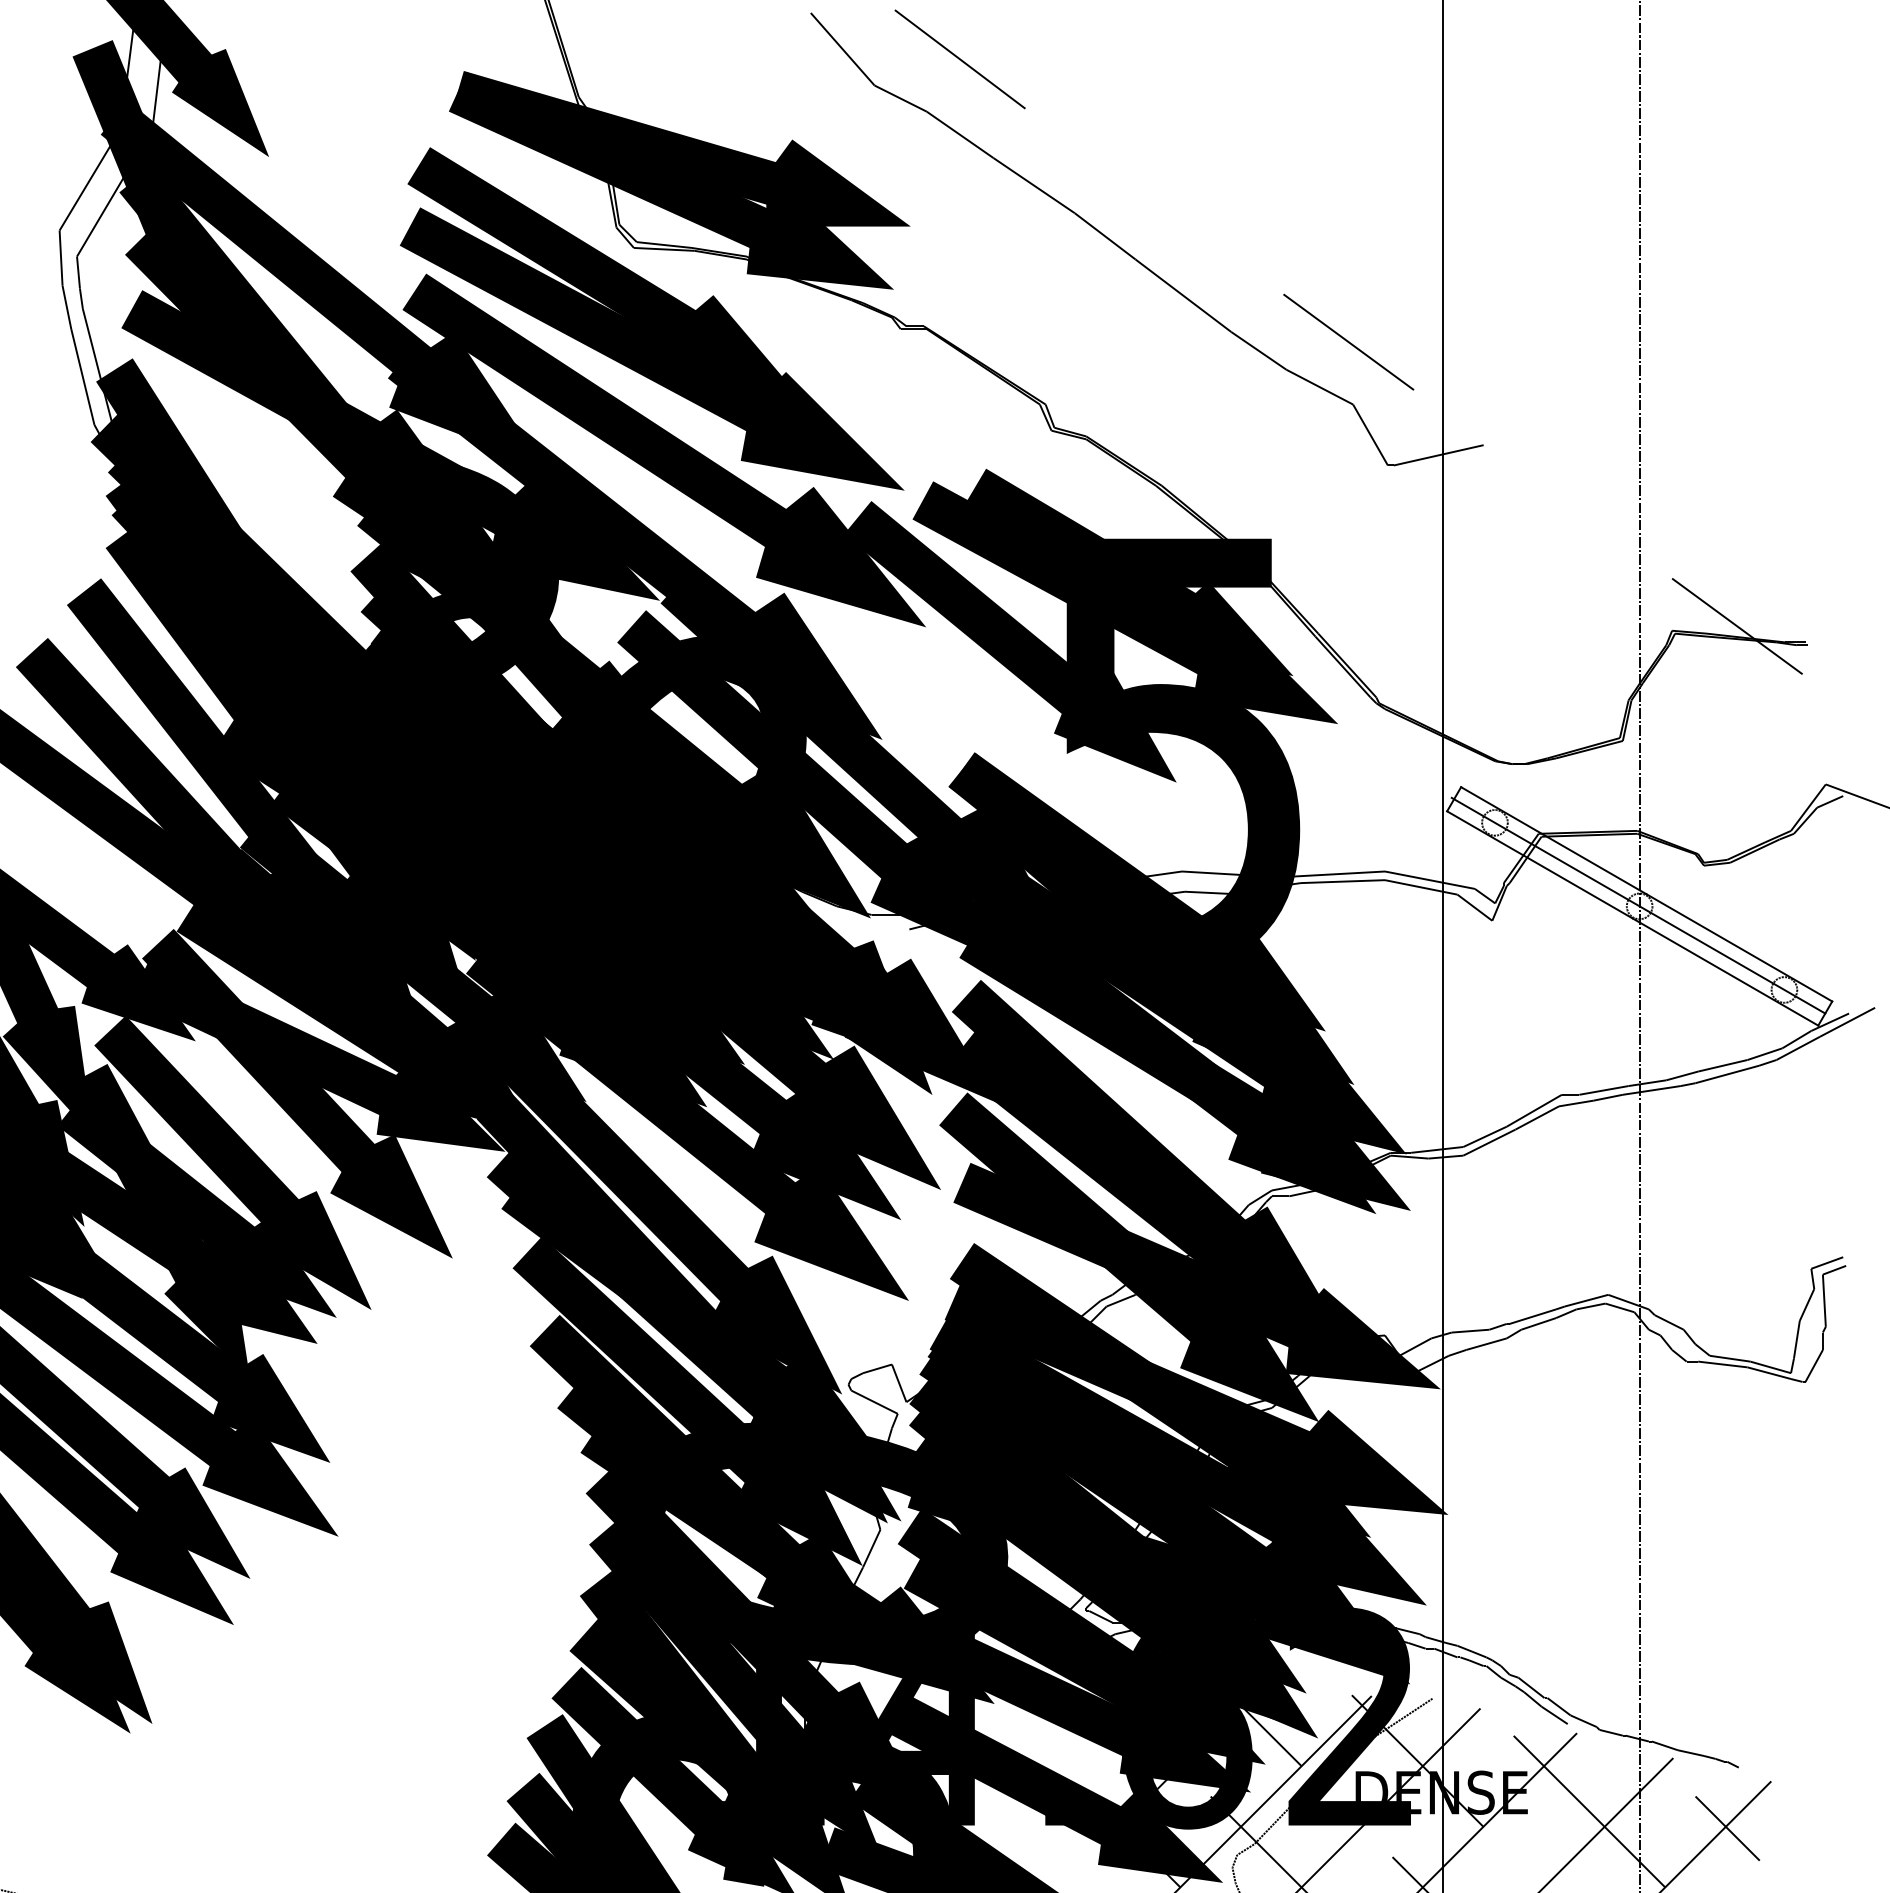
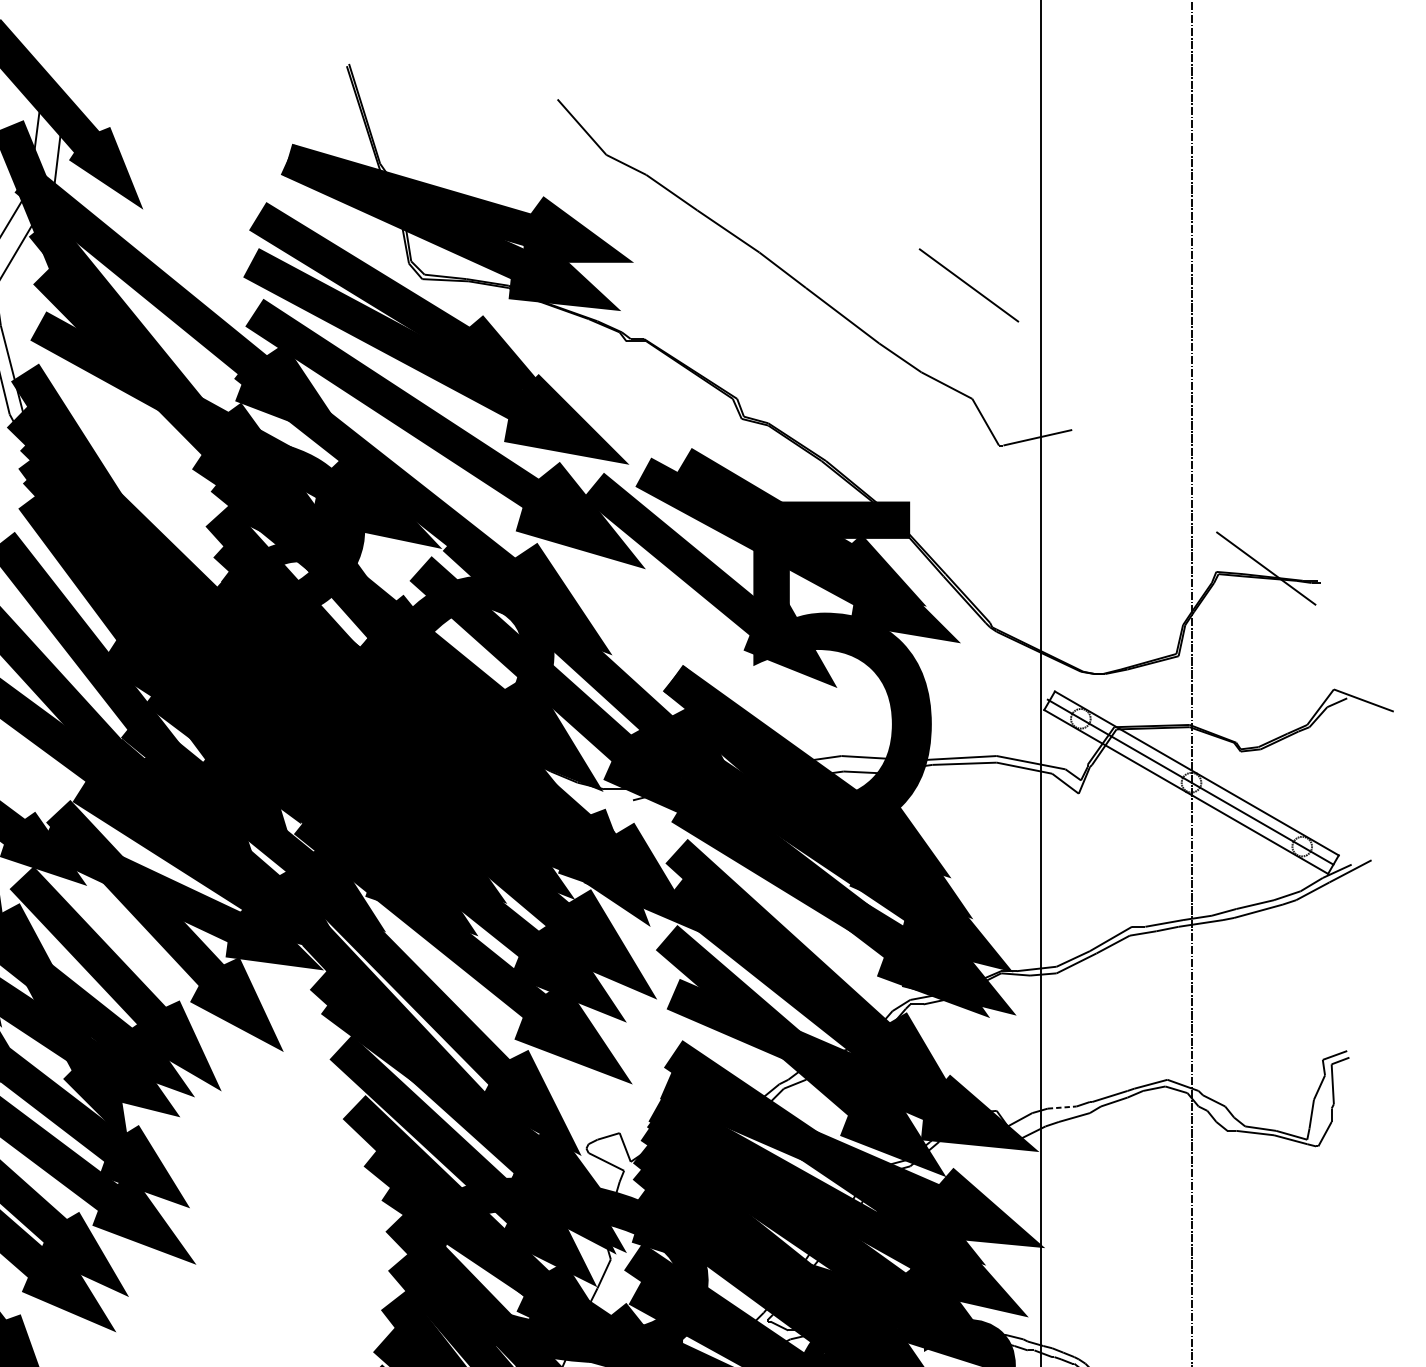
line: (959, 59) -> (671, 135), removed
line: (1348, 341) -> (968, 284), moved
line: (1470, 1331) -> (1062, 1107), solid -> dashed

